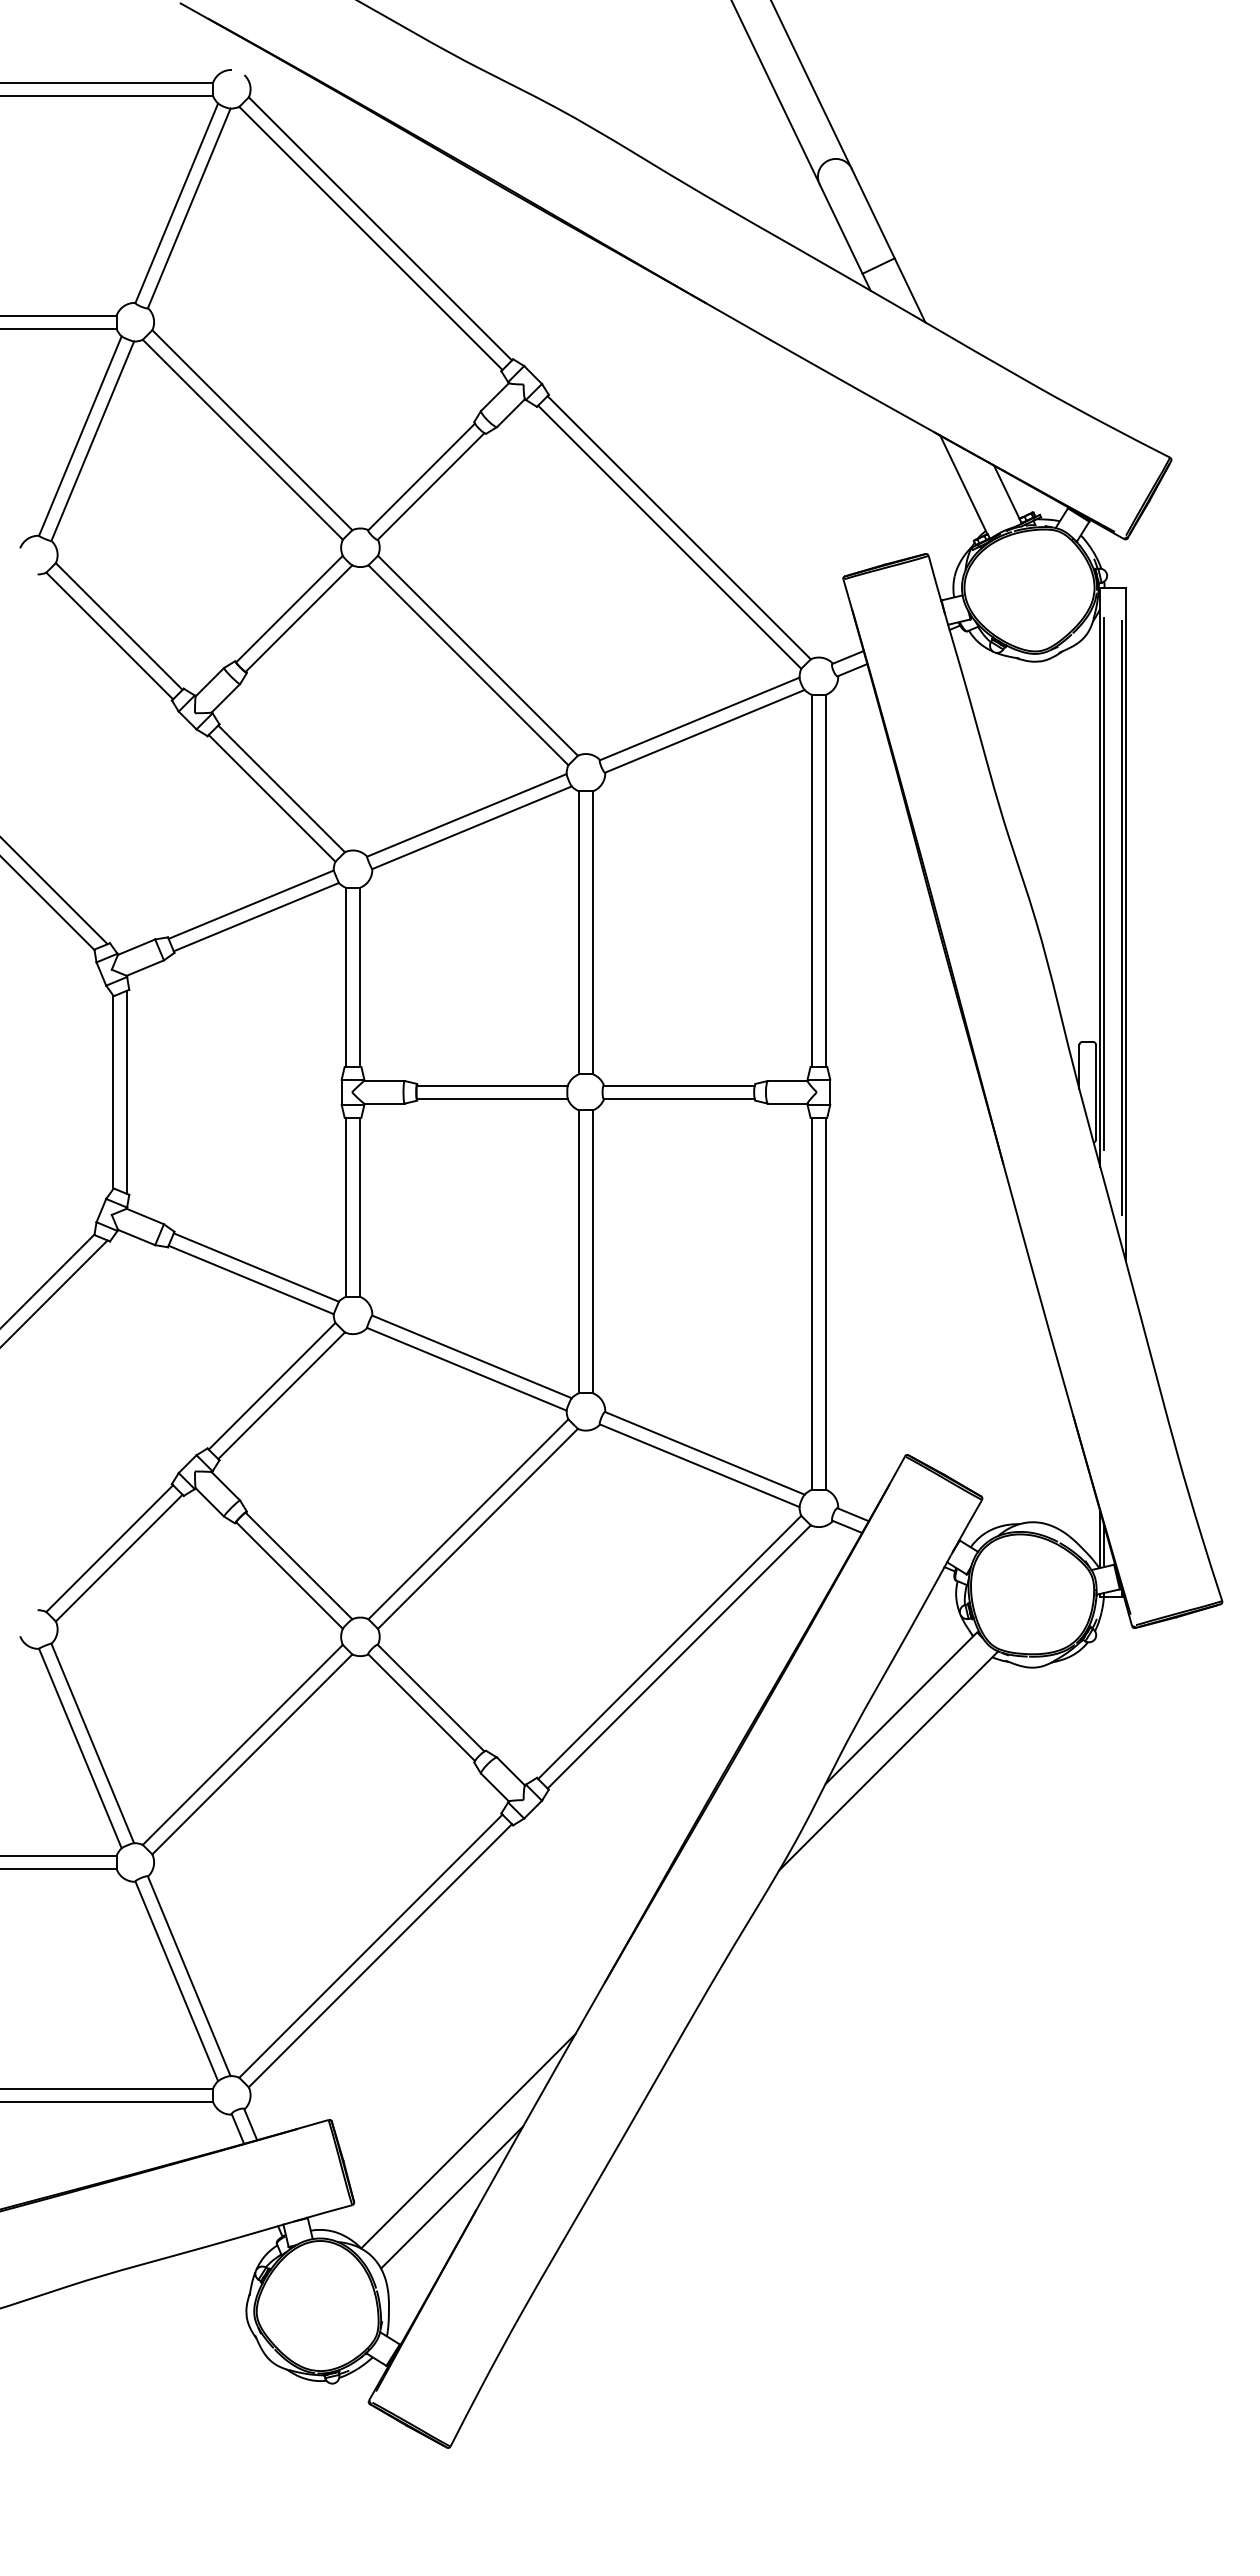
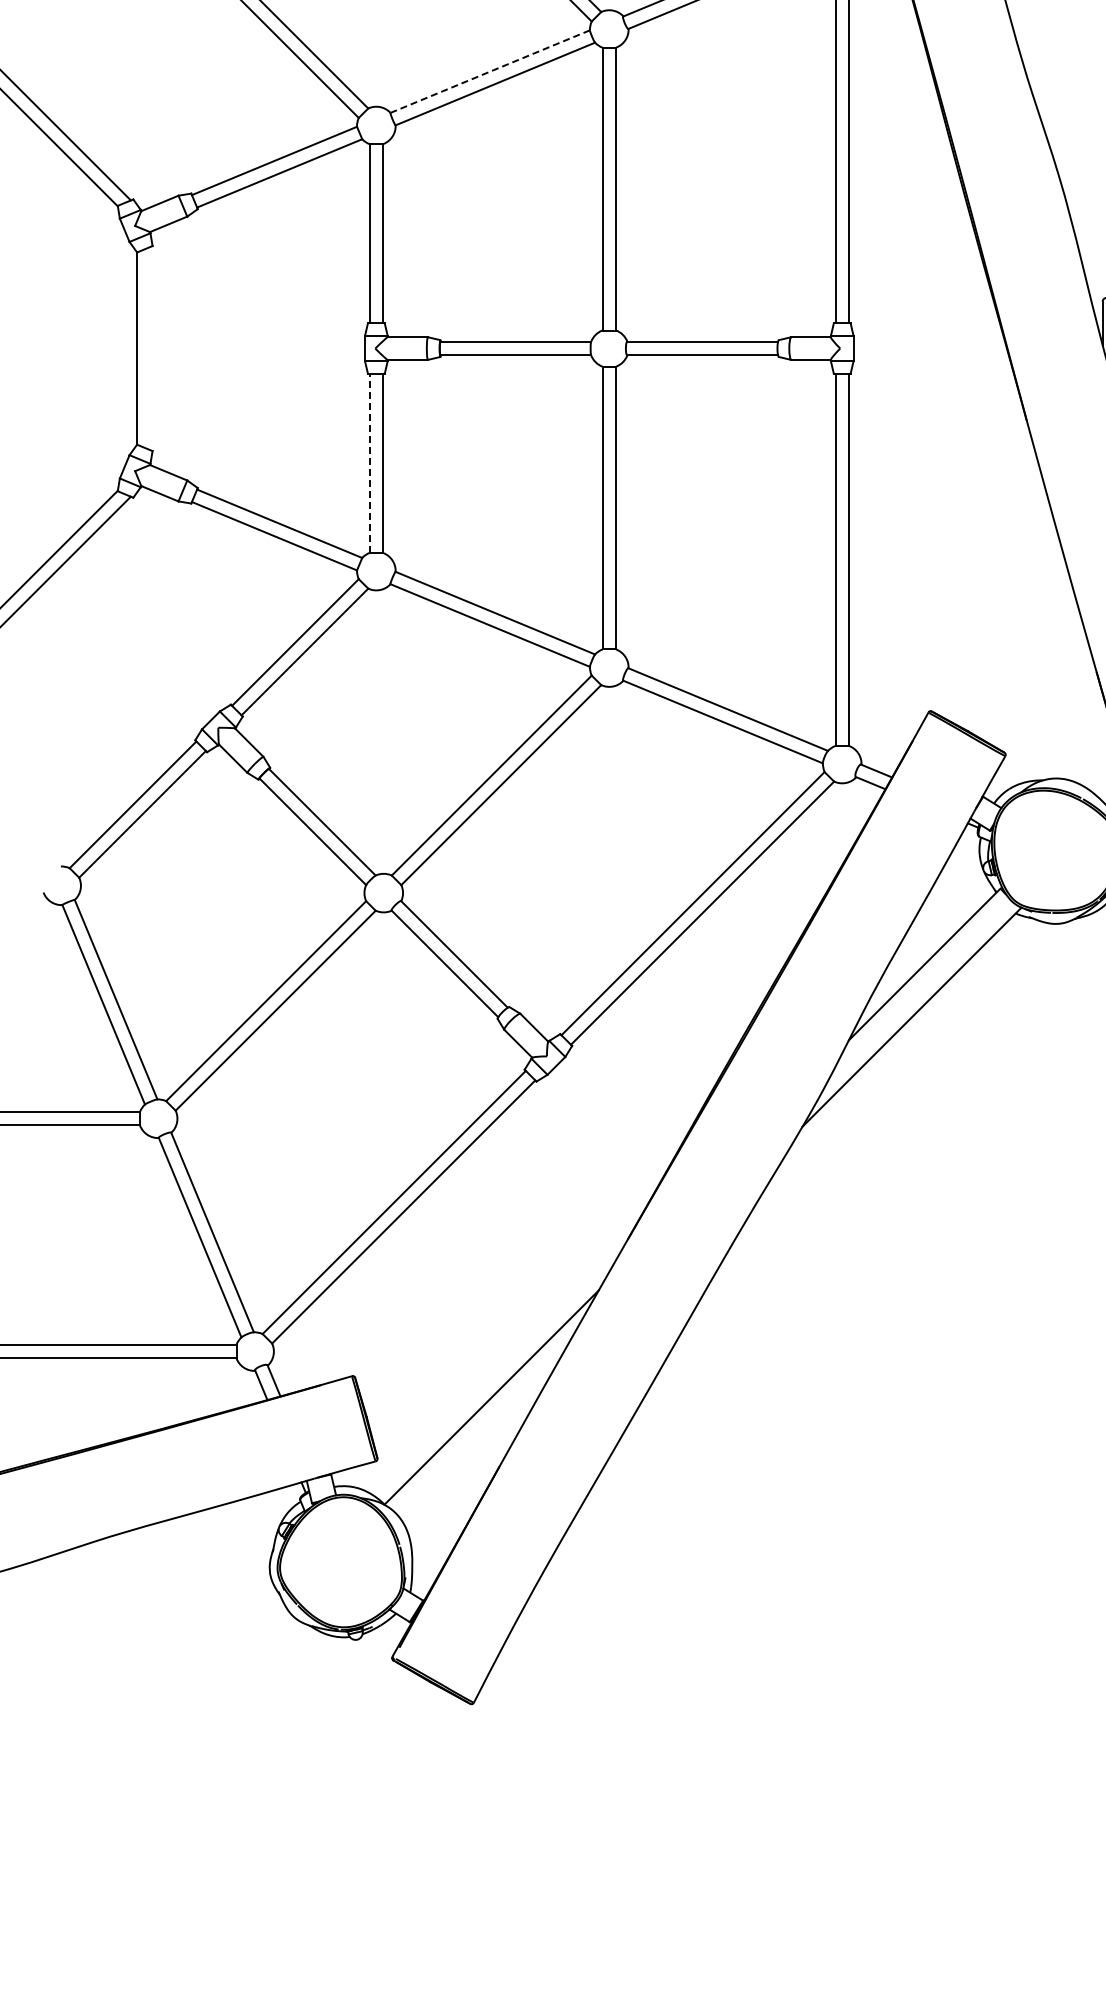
line: (466, 815) -> (489, 71), solid -> dashed
line: (126, 1091) -> (149, 347), removed
line: (346, 1207) -> (369, 463), solid -> dashed
line: (452, 2197) -> (475, 1453), removed

